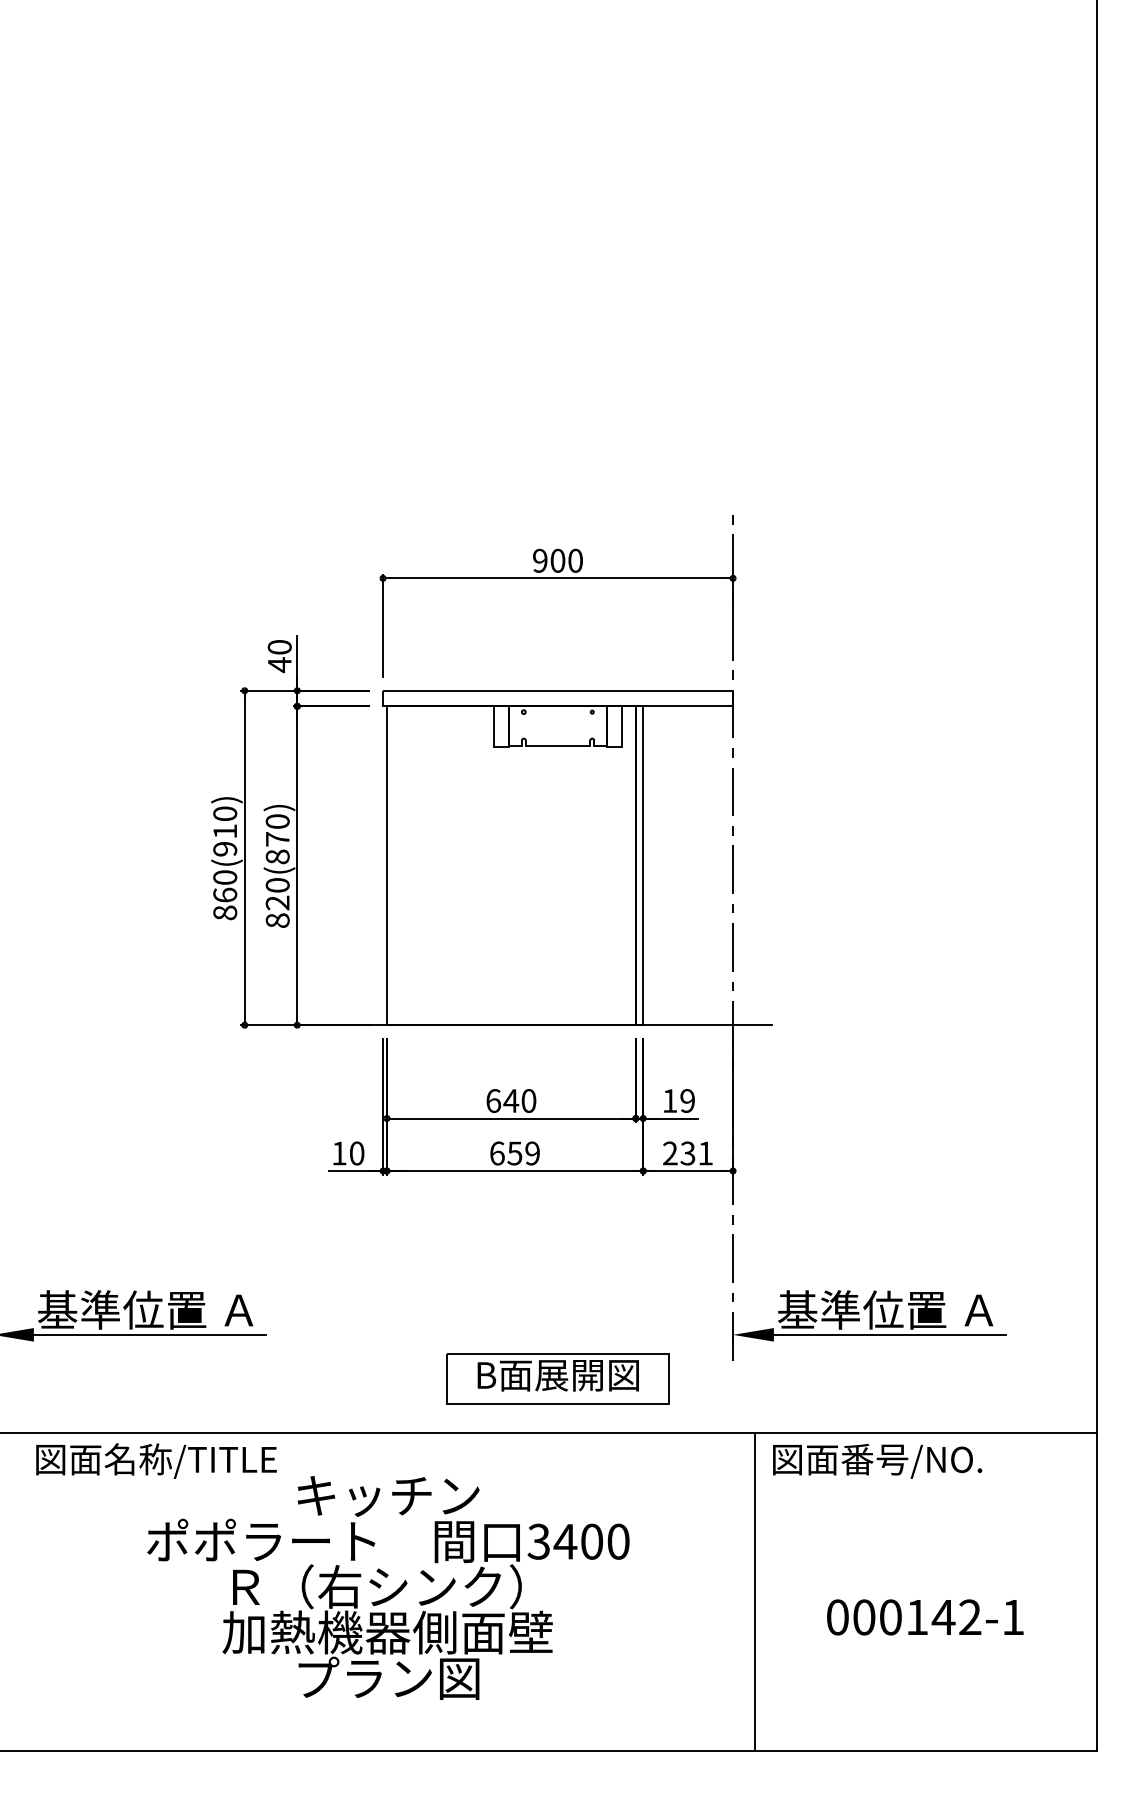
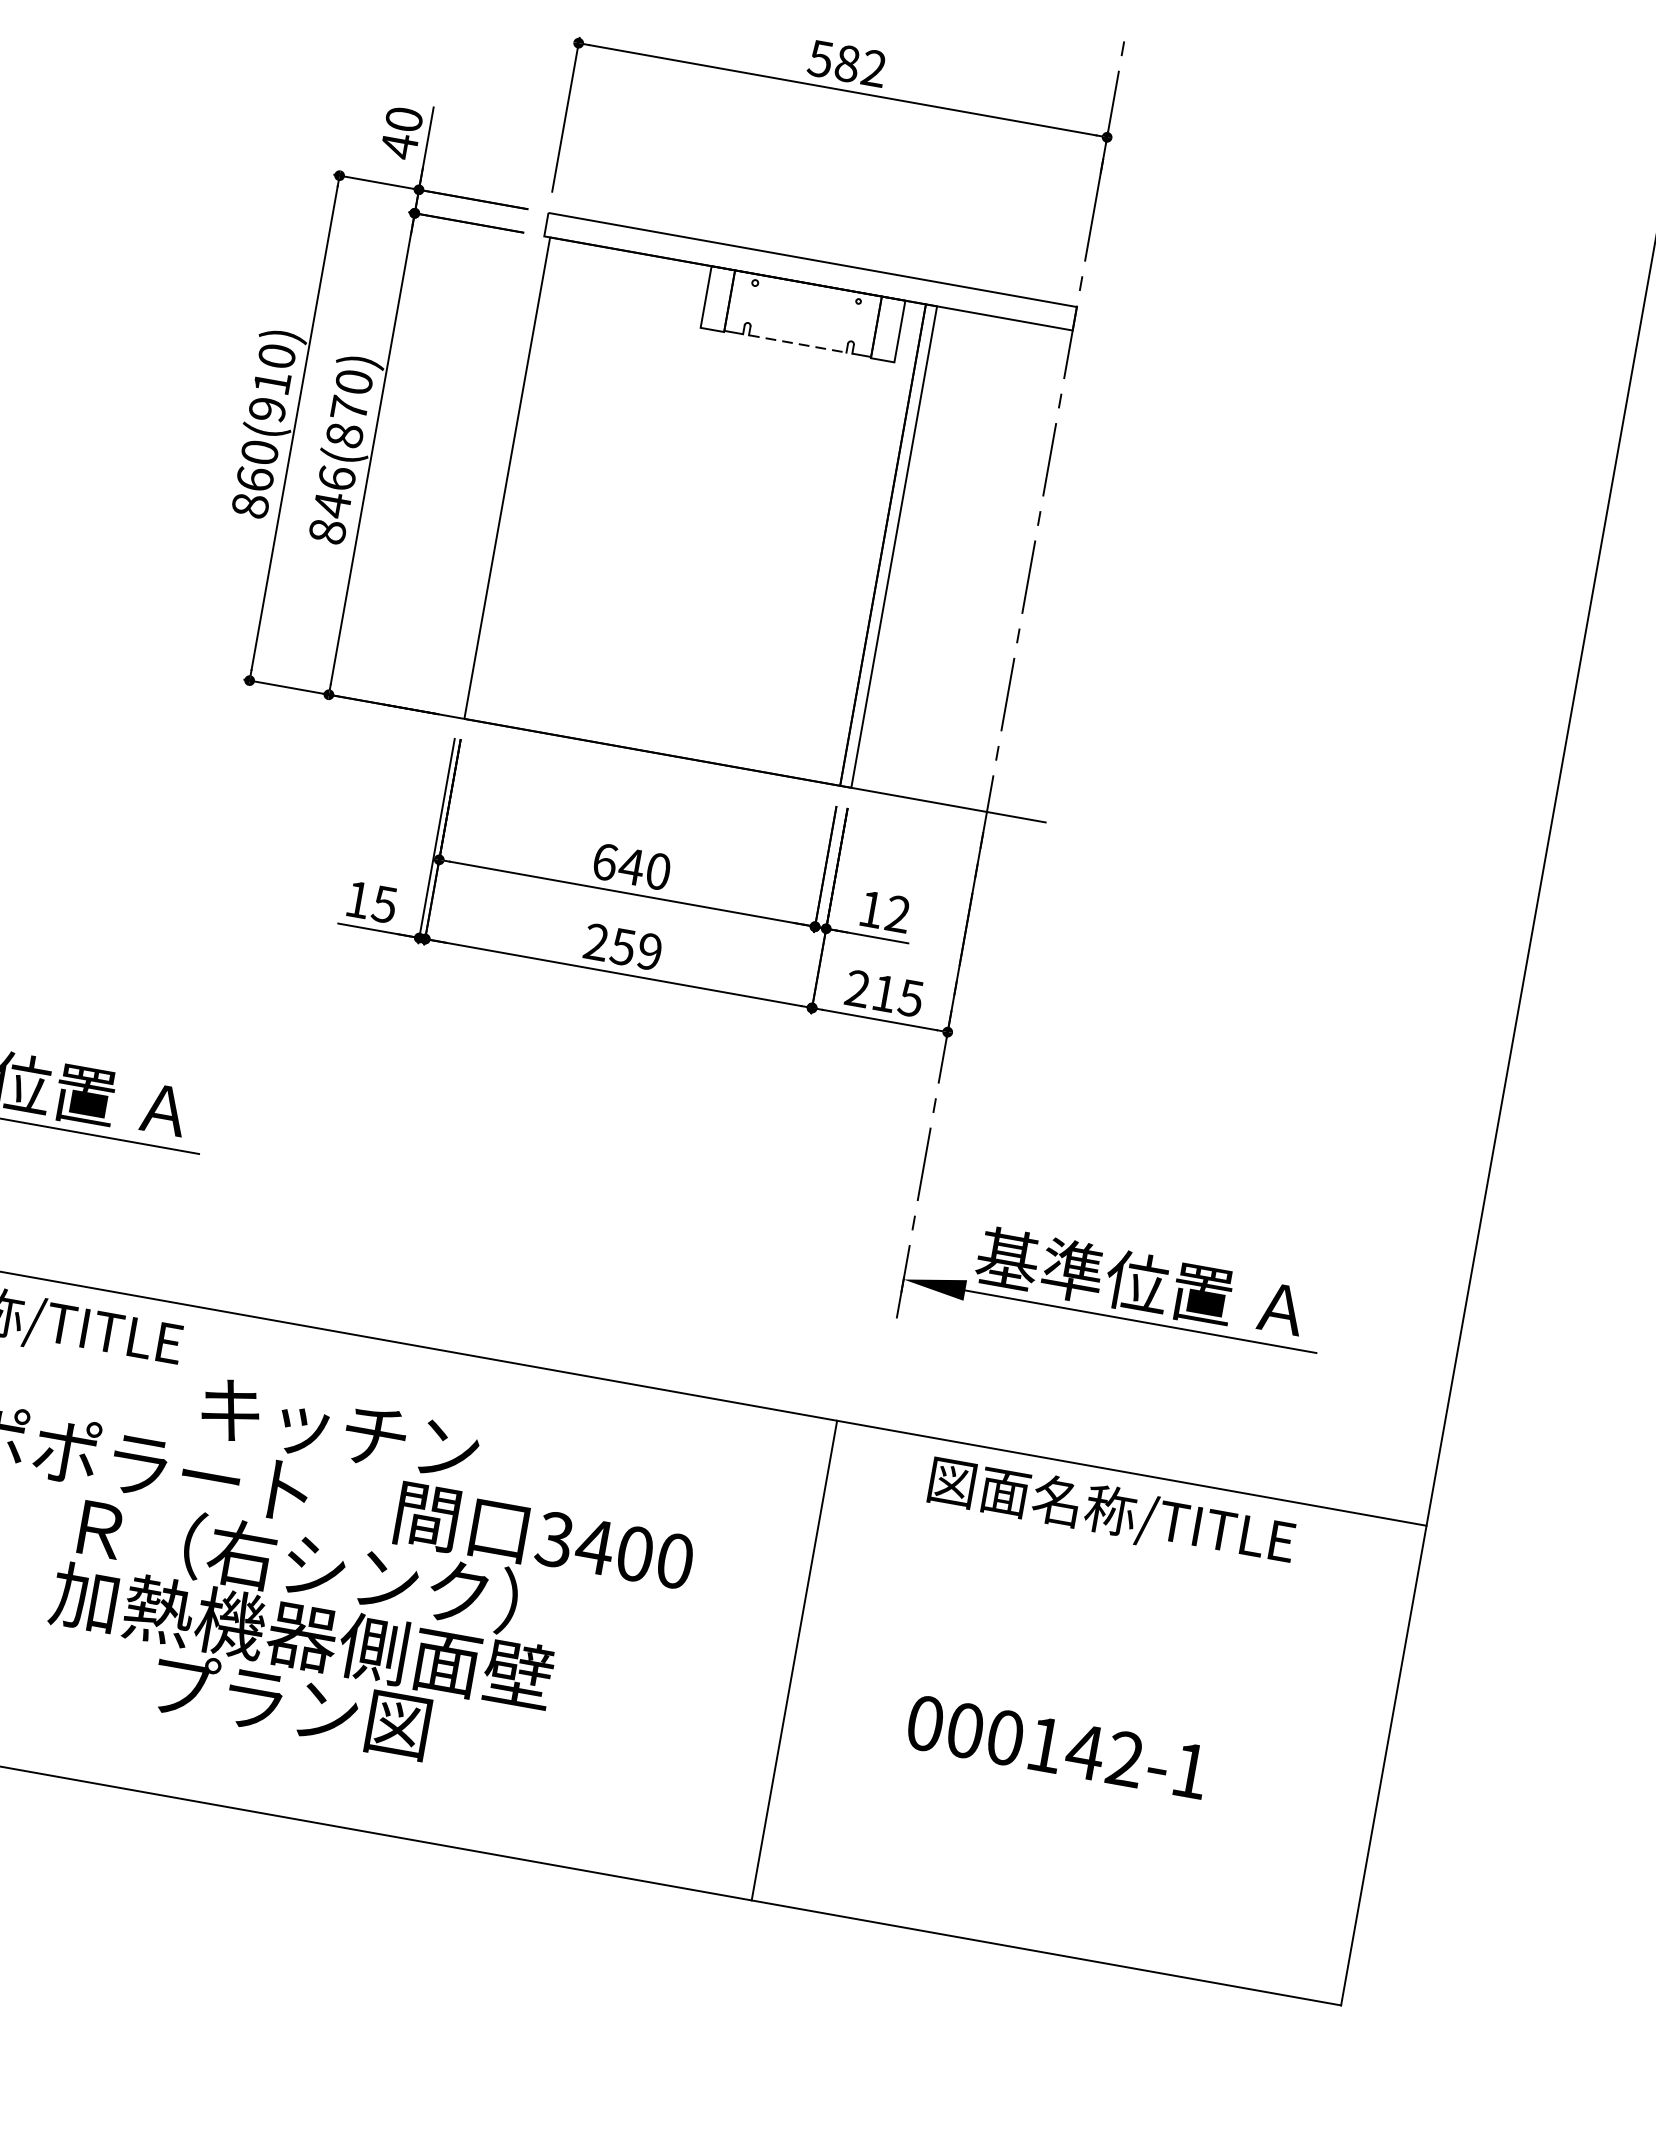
text: (557, 560) -> (846, 63), 900 -> 582
line: (558, 746) -> (798, 344), solid -> dashed
text: (277, 894) -> (334, 492), 820(870) -> 846(870)
text: (687, 1100) -> (897, 913), 19 -> 12
text: (356, 1153) -> (383, 904), 10 -> 15
text: (497, 1153) -> (596, 942), 659 -> 259
text: (696, 1153) -> (897, 995), 231 -> 215
part: (557, 1378) -> (626, 1298), removed
text: (927, 1459) -> (1163, 1519), 図面番号/NO. -> 図面名称/TITLE
line: (754, 1591) -> (794, 1659), moved
text: (925, 1617) -> (1057, 1747), moved

